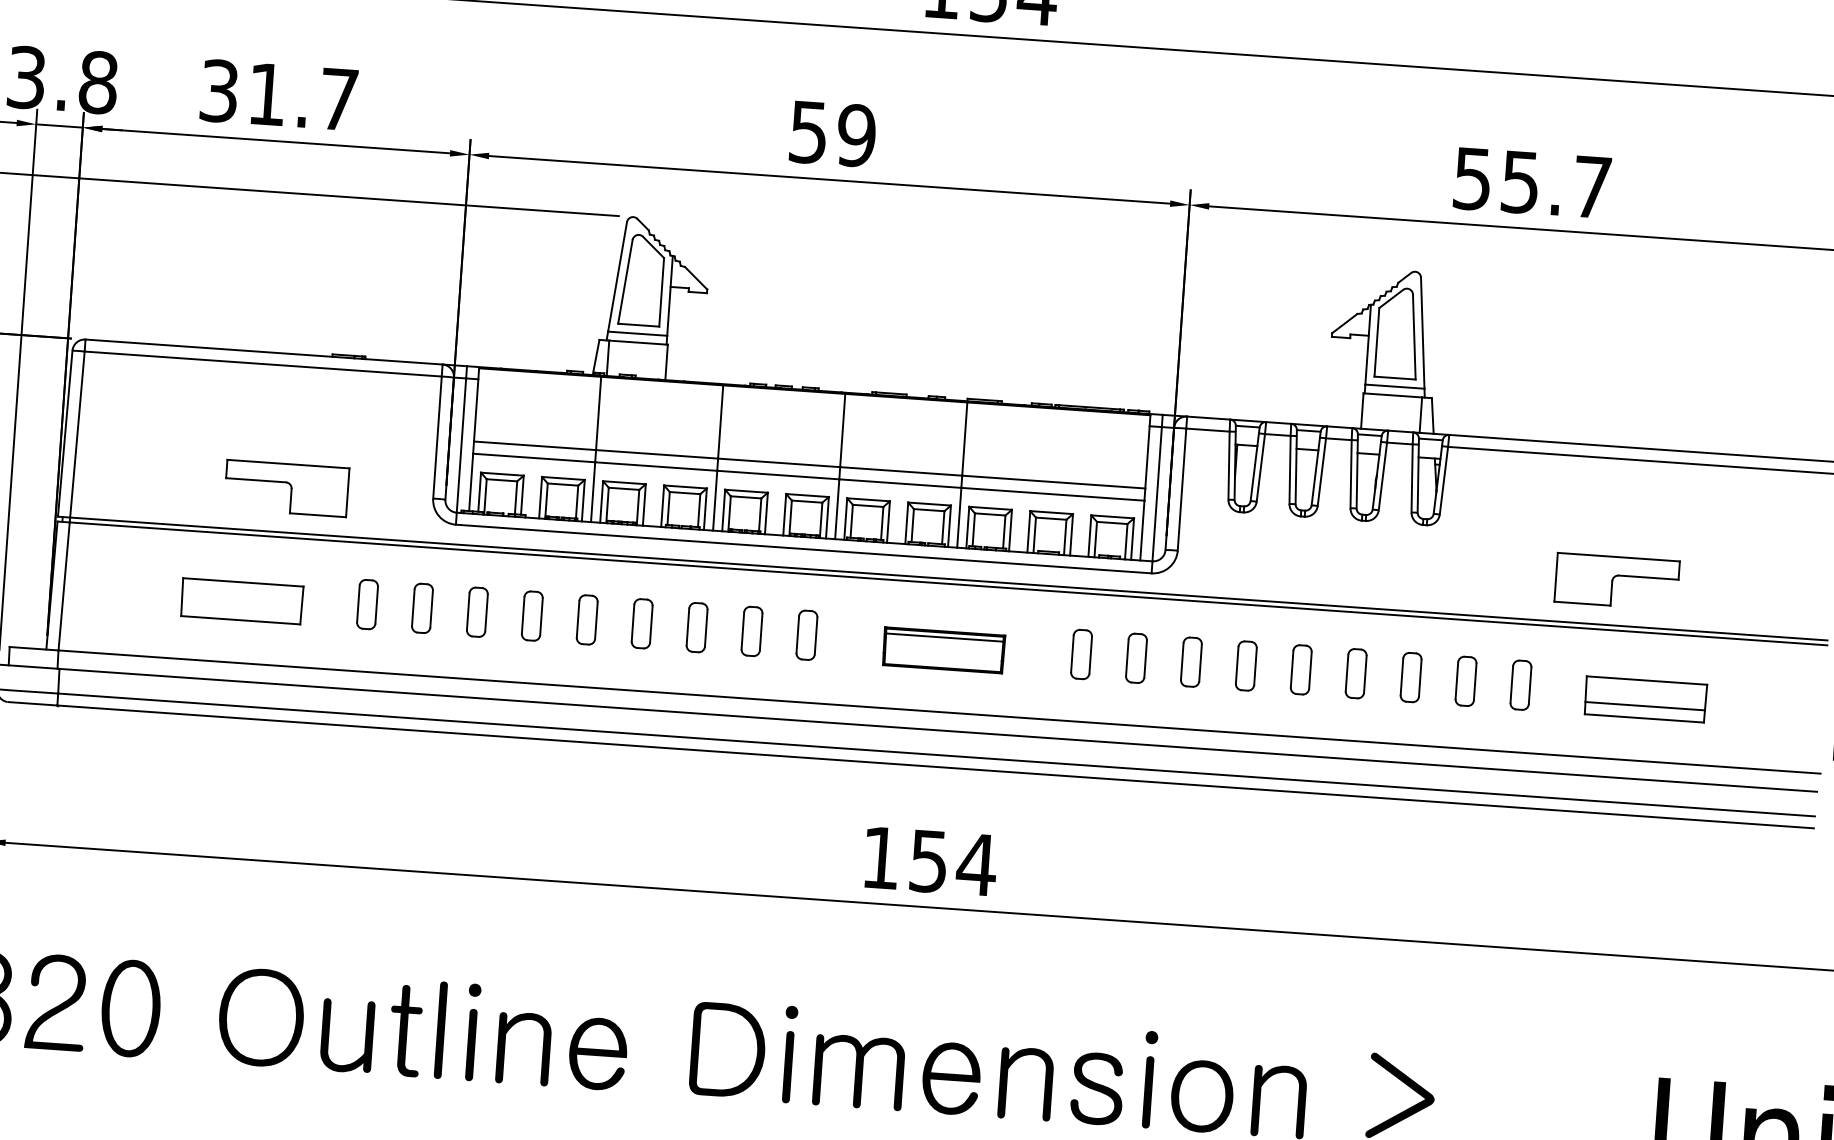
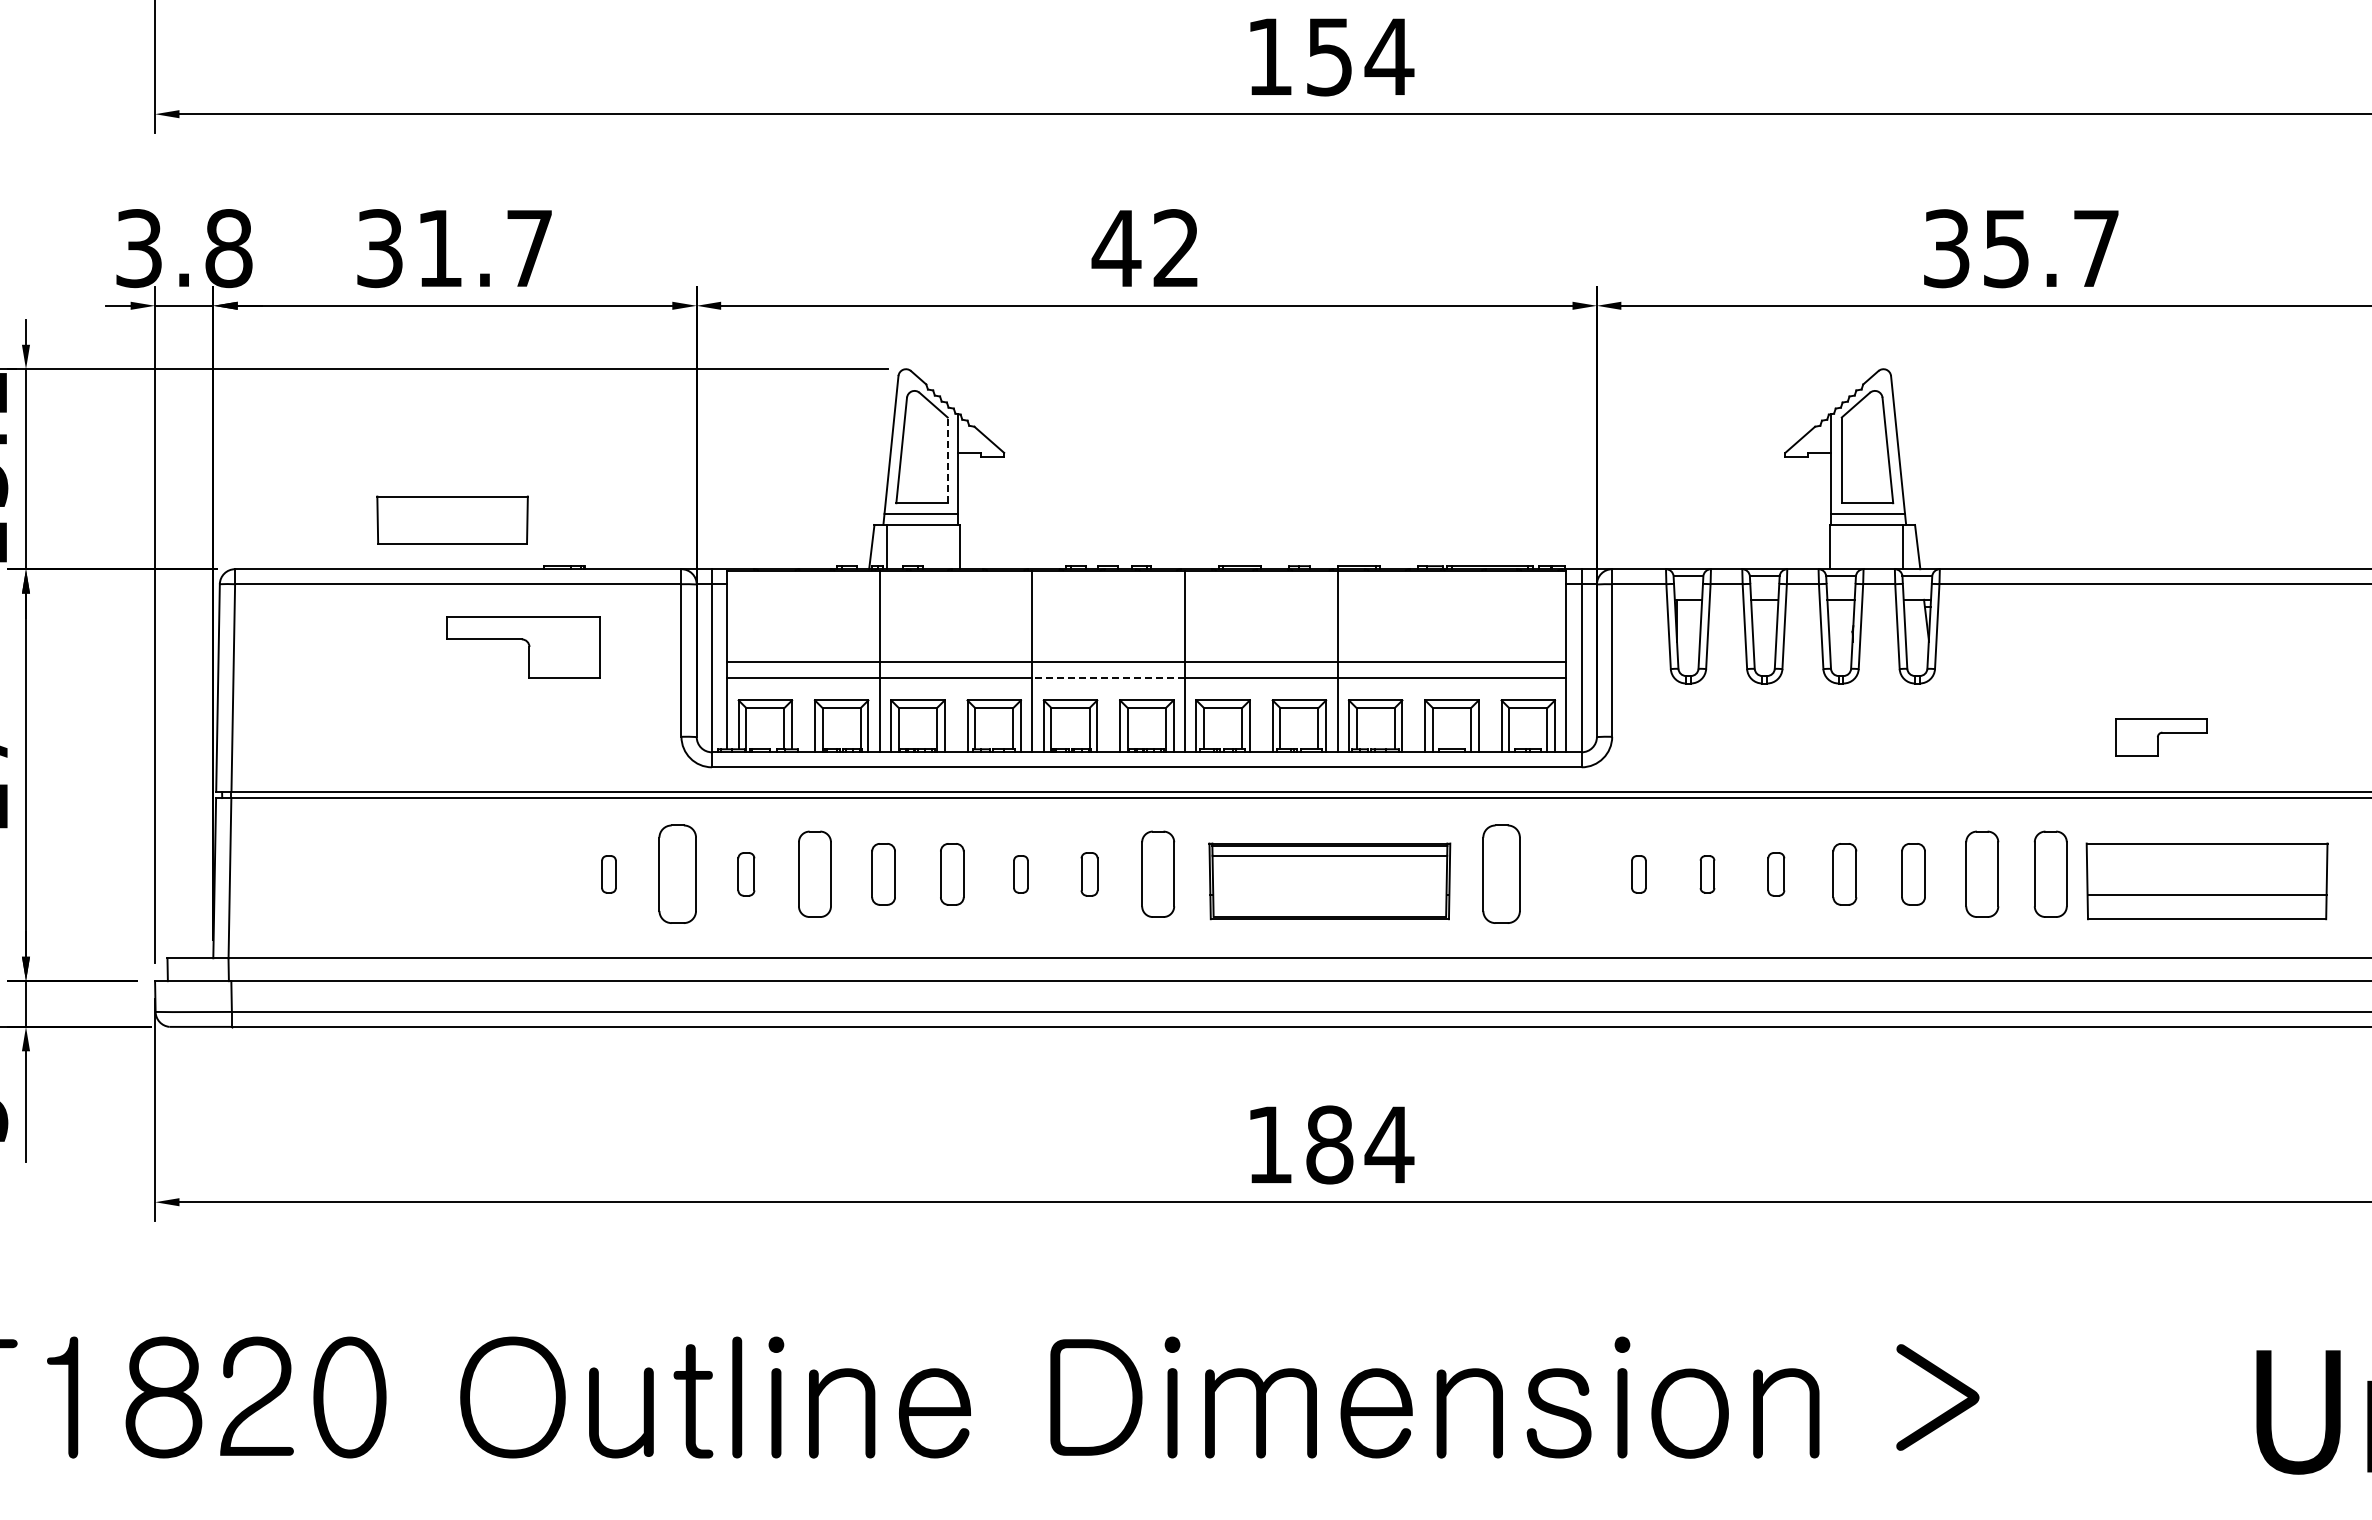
text: (831, 133) -> (1145, 248), 59 -> 42
text: (1472, 178) -> (1946, 248), 55.7 -> 35.7
line: (661, 292) -> (947, 460), solid -> dashed
line: (778, 475) -> (1108, 677), solid -> dashed
part: (286, 488) -> (523, 647), moved
part: (1617, 581) -> (2161, 737), size x0.6
part: (242, 600) -> (452, 519), moved
part: (367, 604) -> (608, 874), size x0.6
part: (422, 608) -> (677, 874), size x1.6
part: (477, 612) -> (746, 874), size x0.7
part: (531, 616) -> (814, 874), size x1.4
part: (696, 627) -> (1020, 874), size x0.6
part: (751, 631) -> (1089, 874), size x0.7
part: (807, 635) -> (1158, 874), size x1.4
part: (943, 649) -> (1329, 880), size x1.6
part: (1081, 654) -> (1501, 874), size x1.6
part: (1136, 658) -> (1570, 874), removed
part: (1191, 662) -> (1638, 874), size x0.6
part: (1246, 666) -> (1707, 874), size x0.6
part: (1301, 669) -> (1776, 874), size x0.7
part: (1465, 681) -> (1981, 874), size x1.4
part: (1520, 685) -> (2050, 874), size x1.4
part: (1645, 698) -> (2207, 880), size x1.6
text: (928, 860) -> (1329, 1144), 154 -> 184

